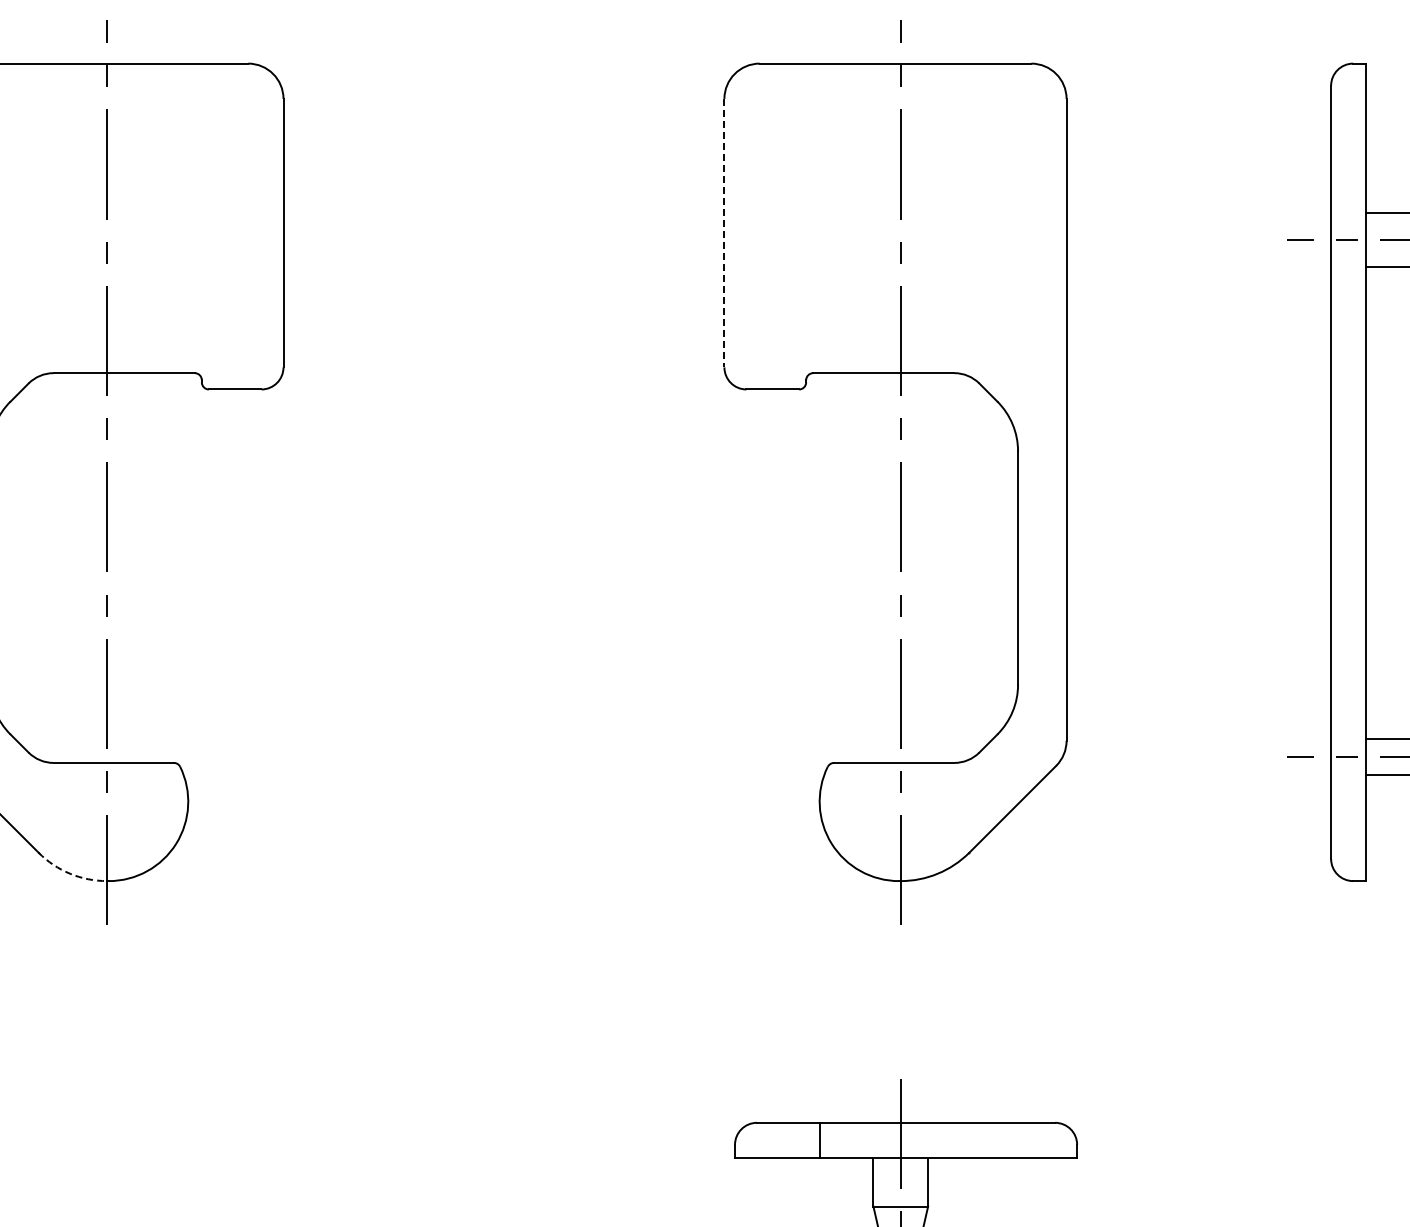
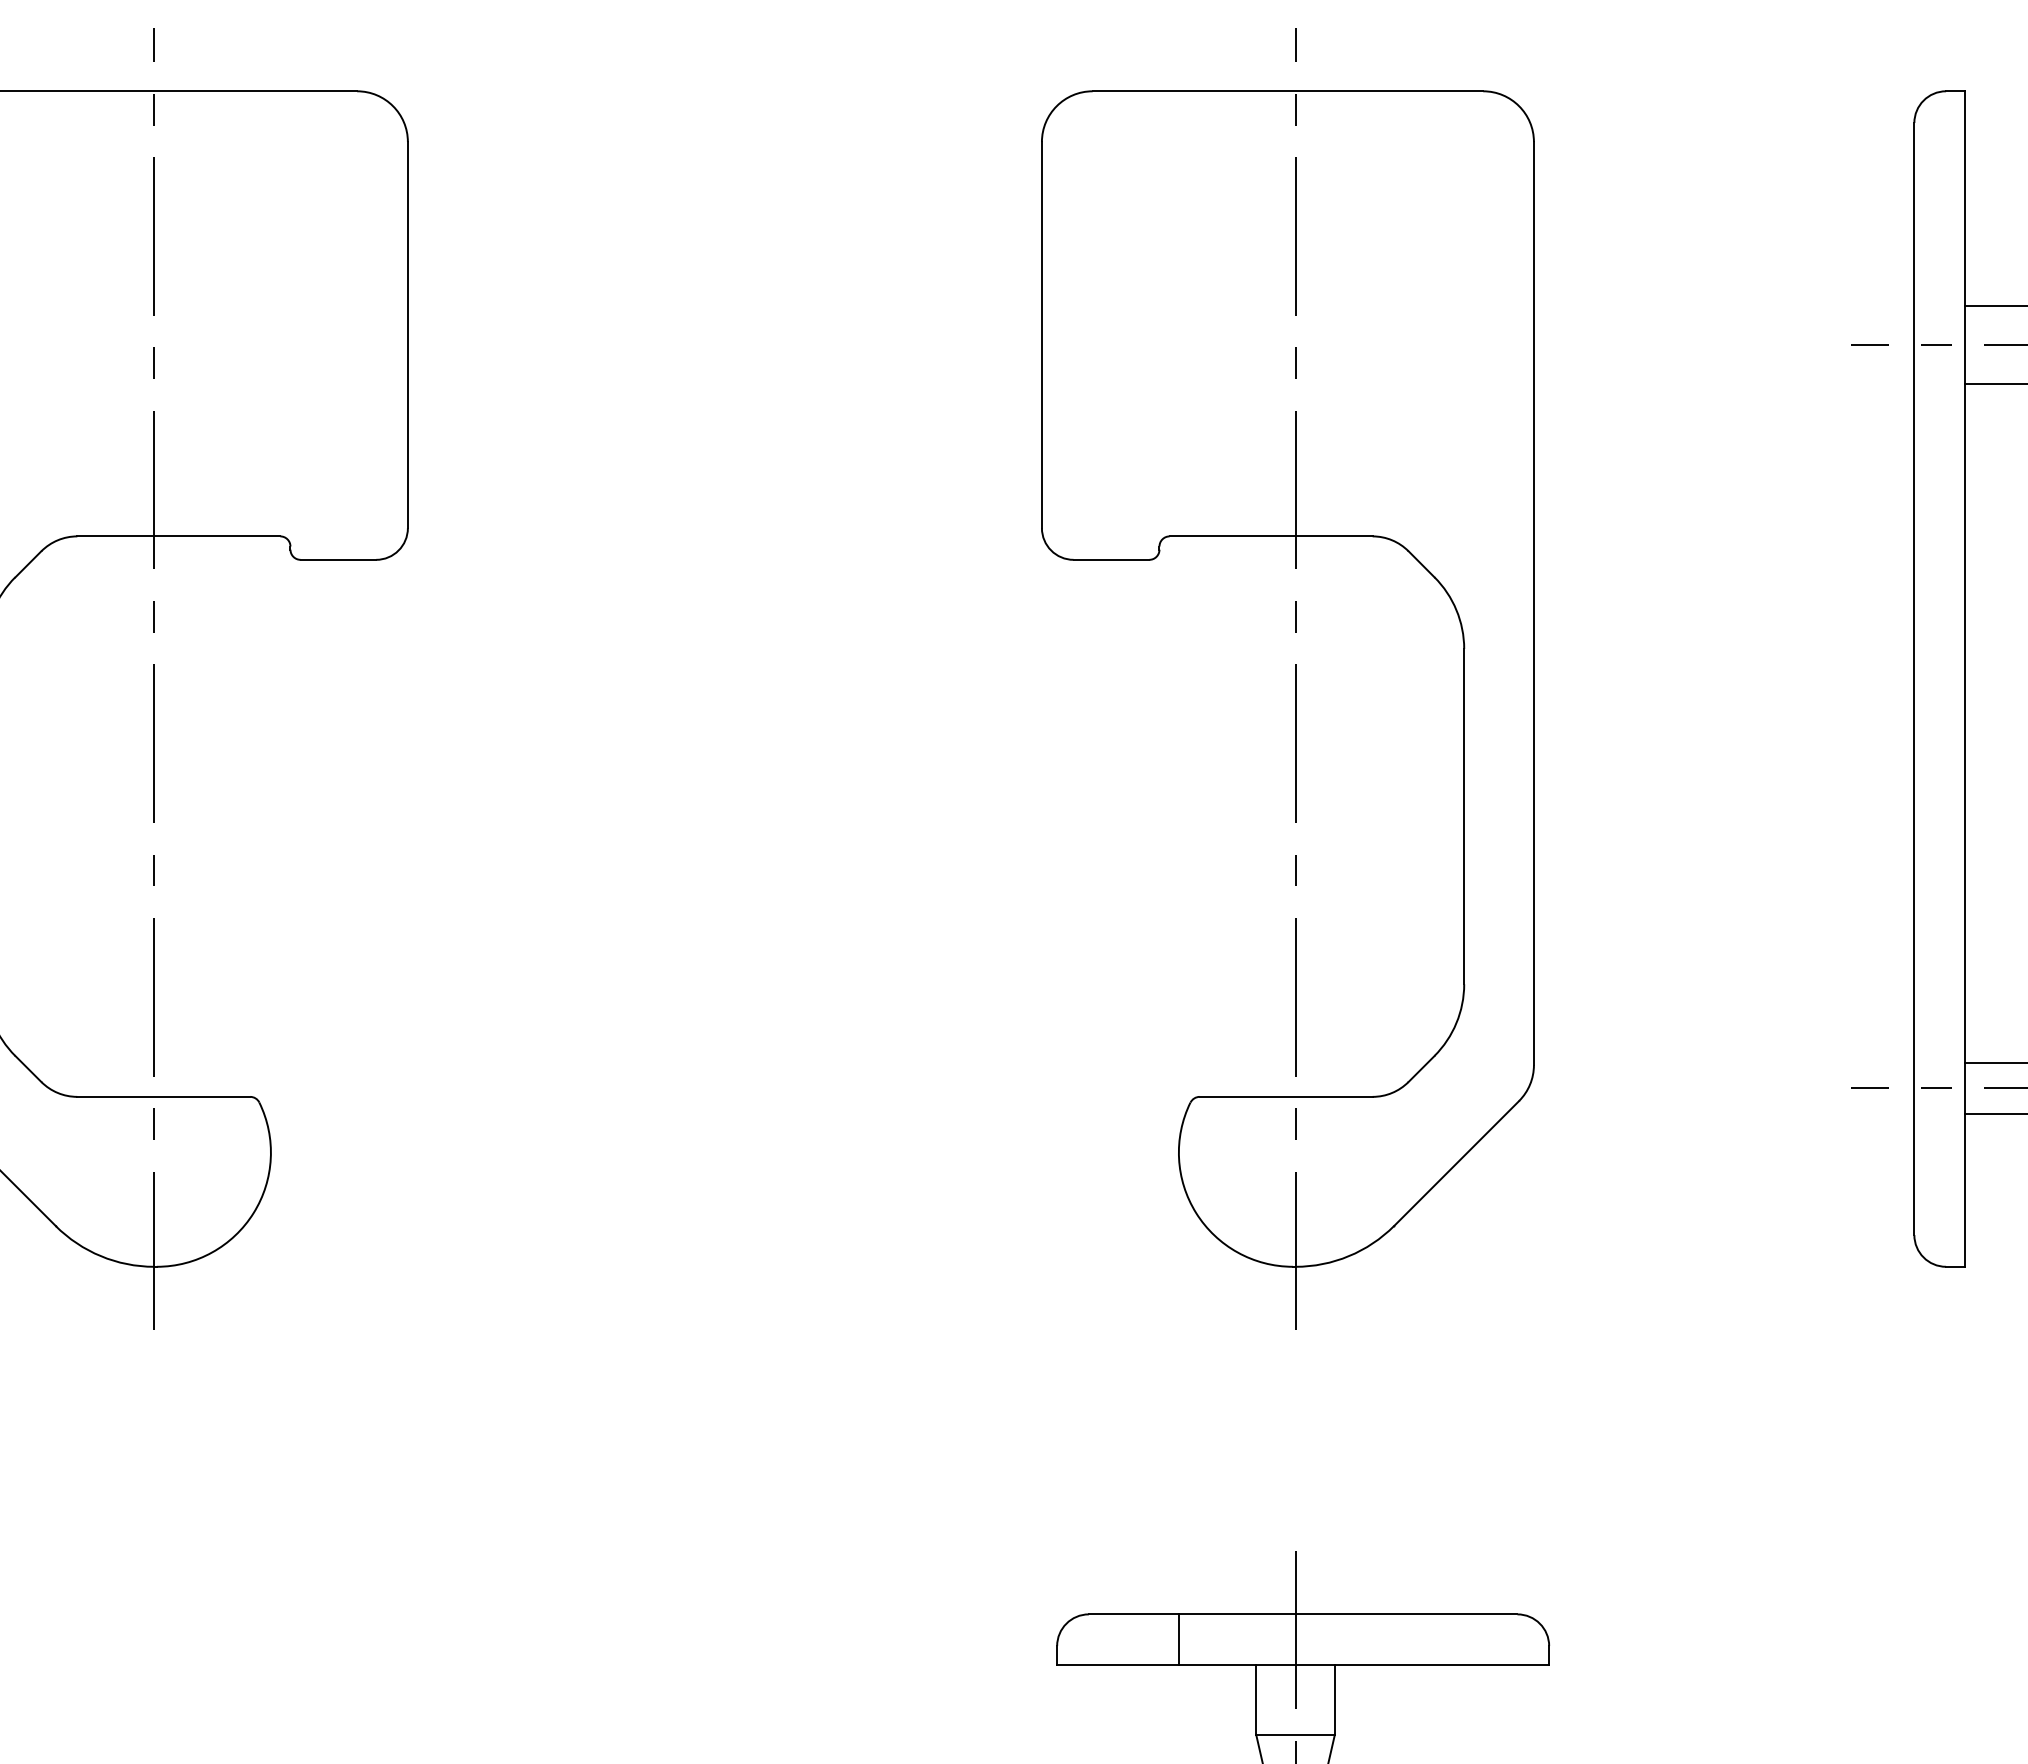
line: (724, 233) -> (1042, 335), dashed -> solid
arc: (70, 873) -> (101, 1255), dashed -> solid

